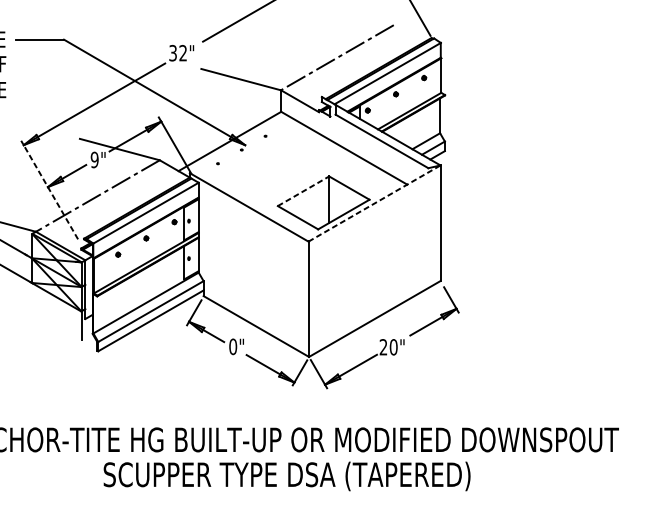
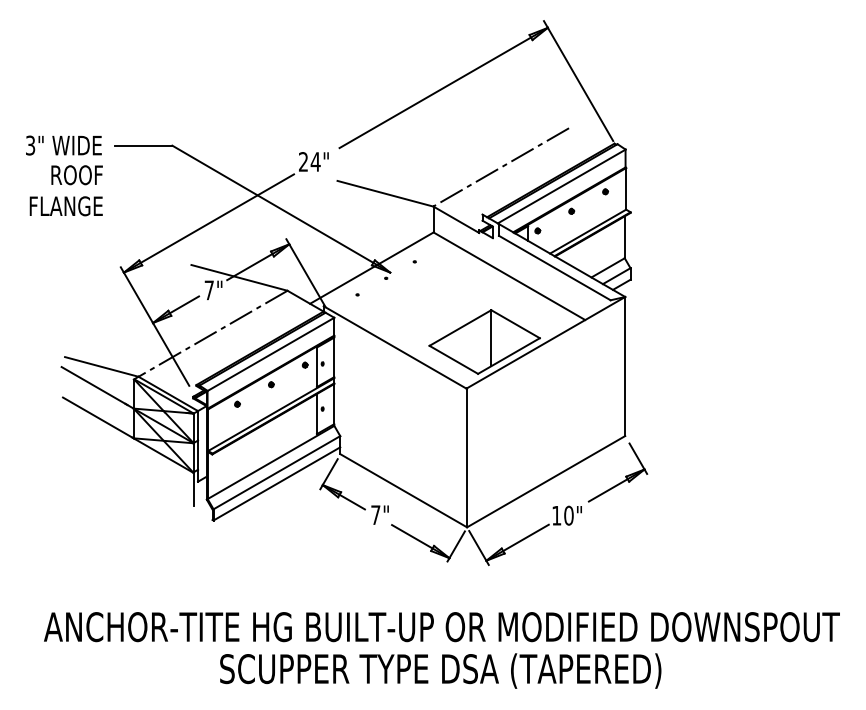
text: (178, 52) -> (309, 161), 32" -> 24"
text: (94, 160) -> (209, 290), 9" -> 7"
line: (49, 190) -> (154, 326), dashed -> solid
line: (303, 191) -> (460, 328), dashed -> solid
line: (374, 203) -> (545, 342), dashed -> solid
text: (232, 347) -> (375, 515), 0" -> 7"
text: (383, 347) -> (556, 515), 20" -> 10"

